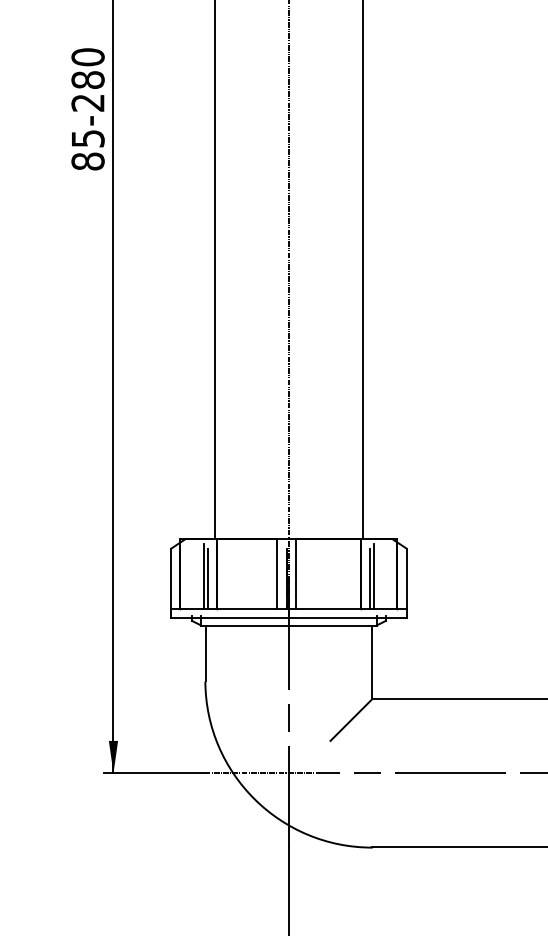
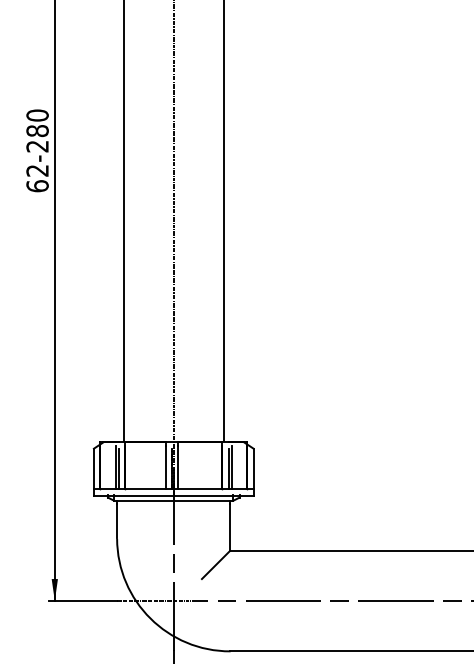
text: (87, 150) -> (37, 178), 85-280 -> 62-280

